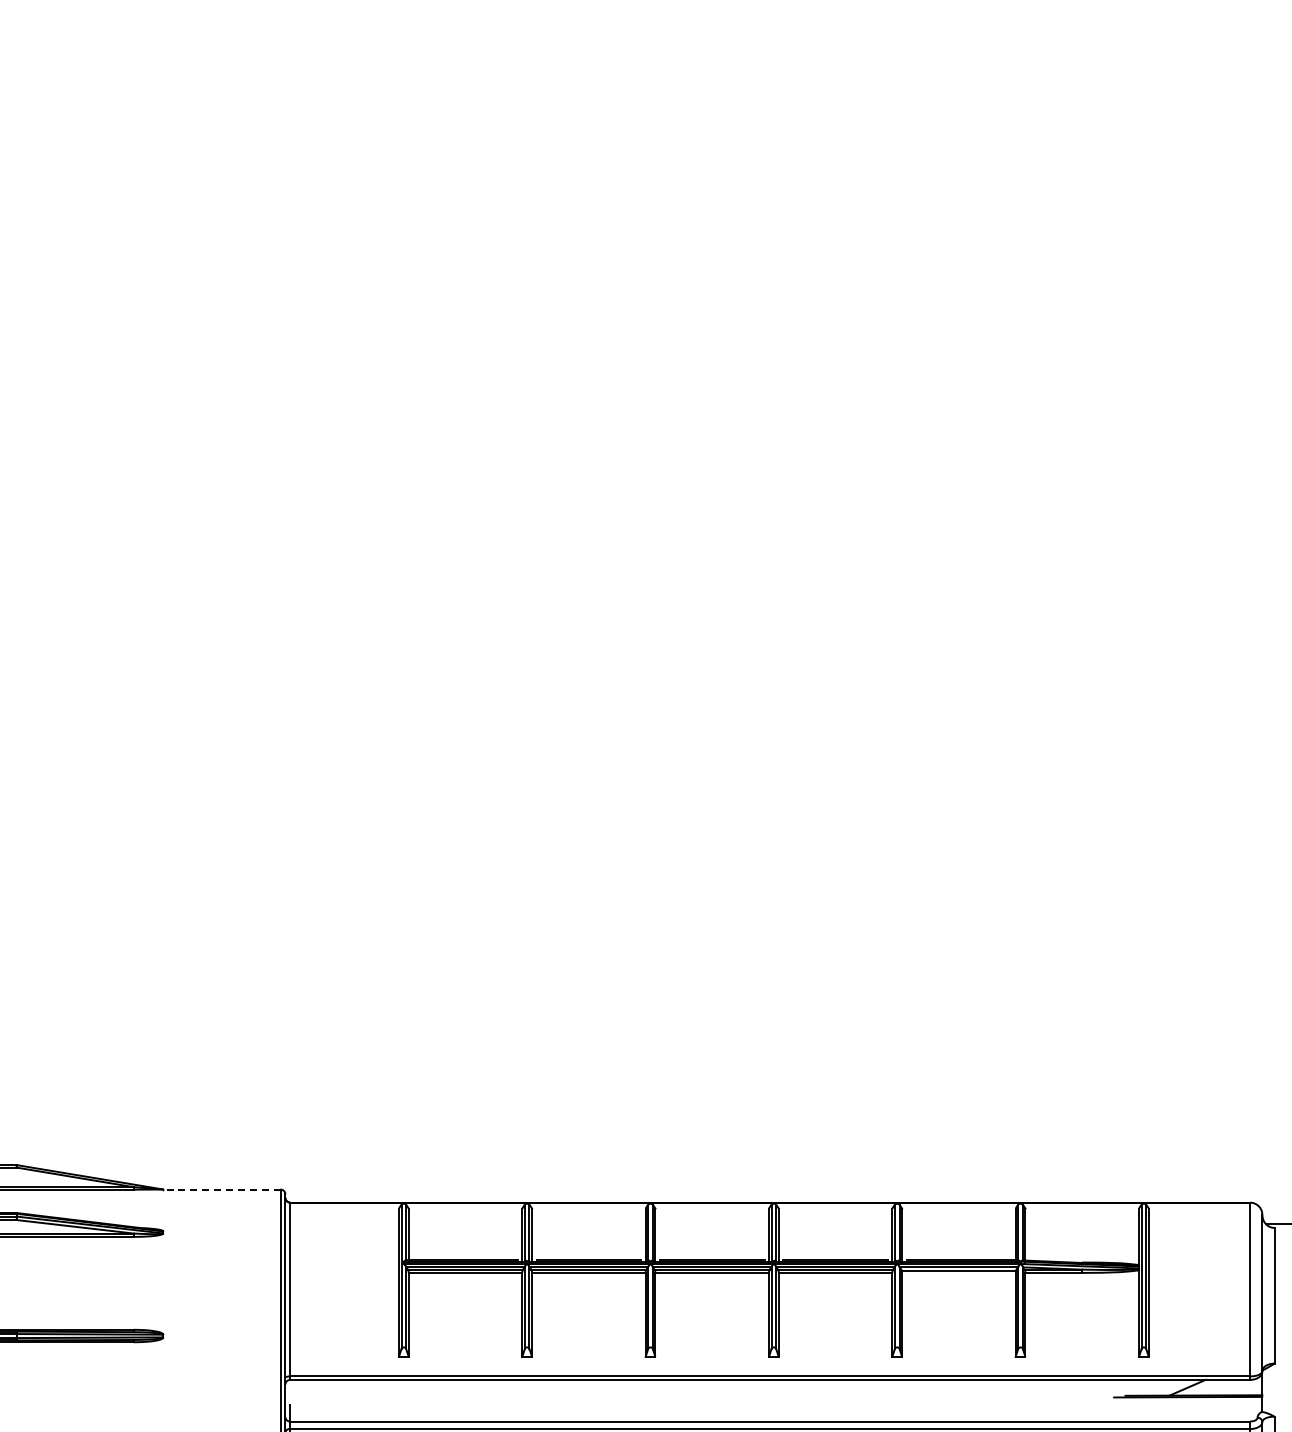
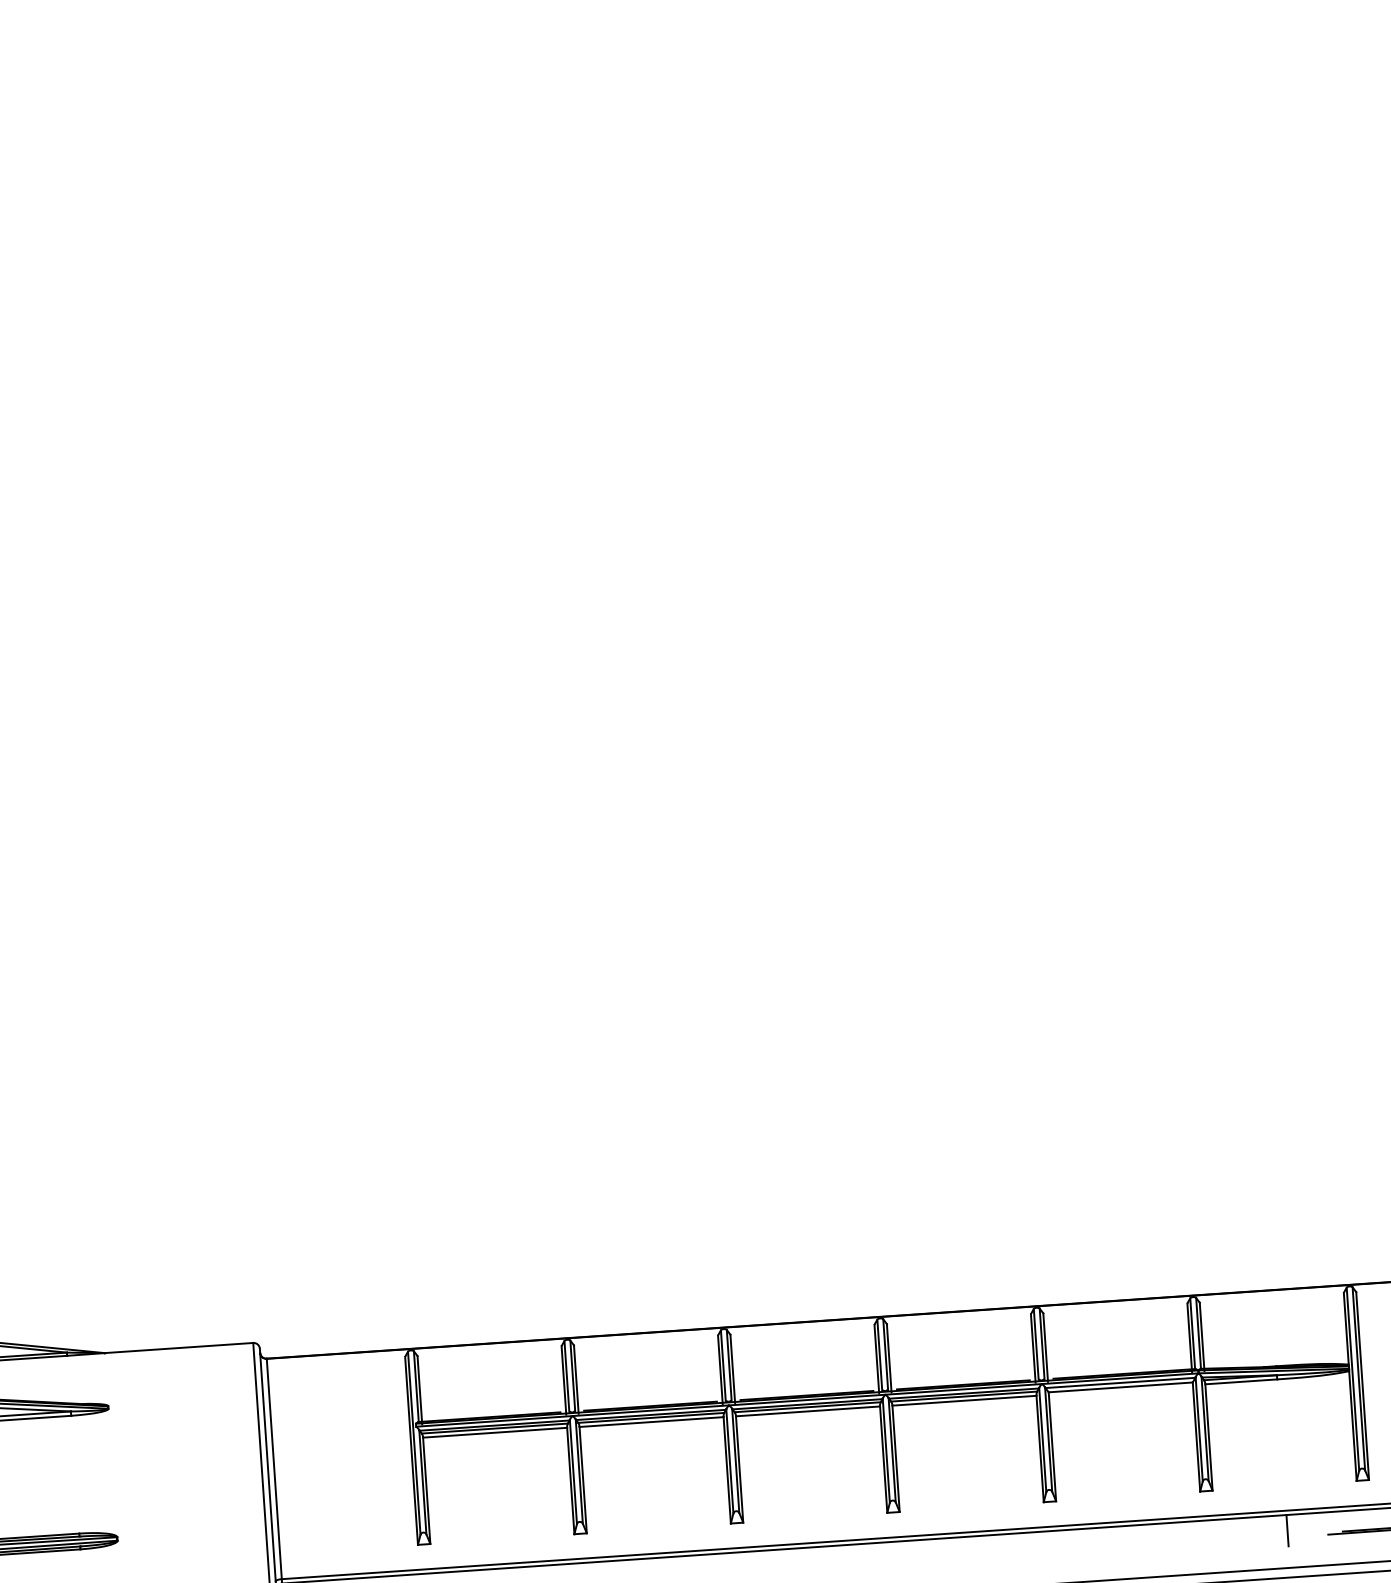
line: (221, 1189) -> (178, 1348), dashed -> solid
line: (1082, 1391) -> (1287, 1529), added

